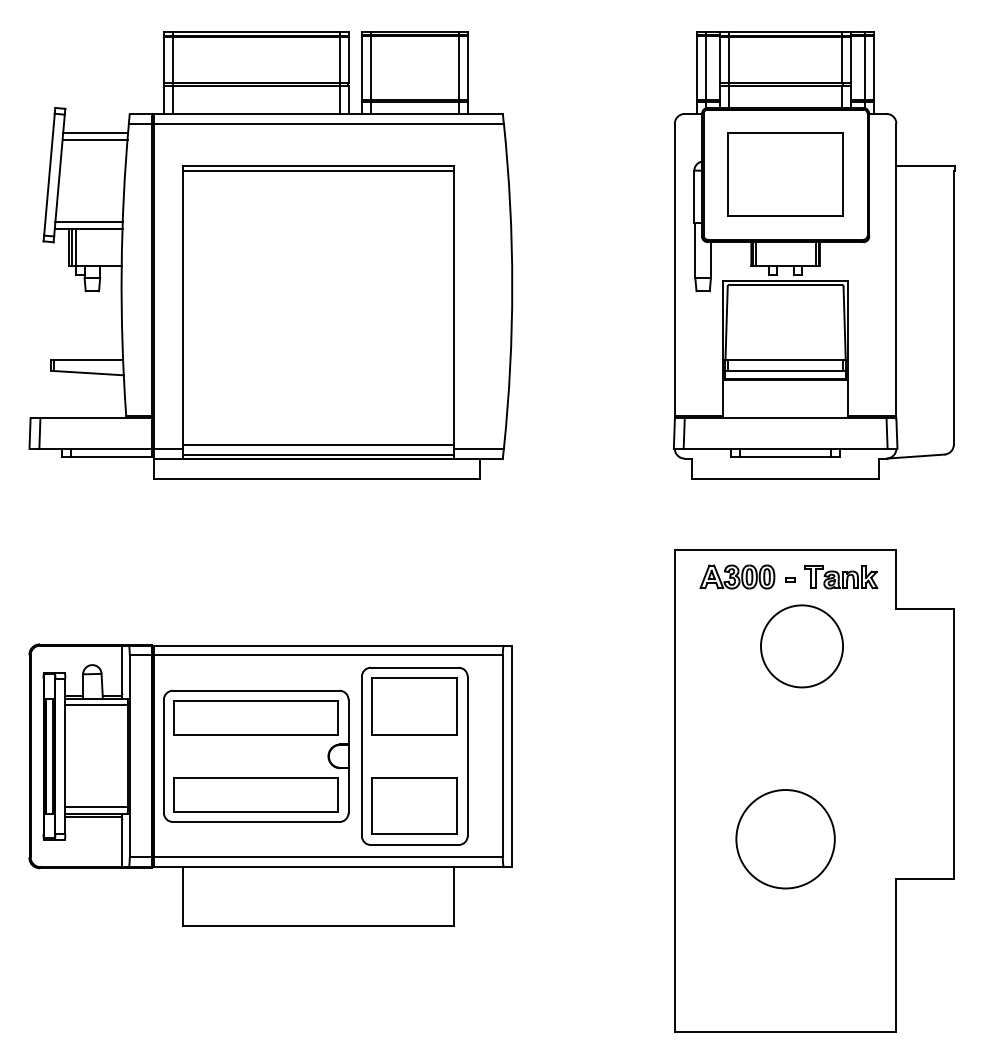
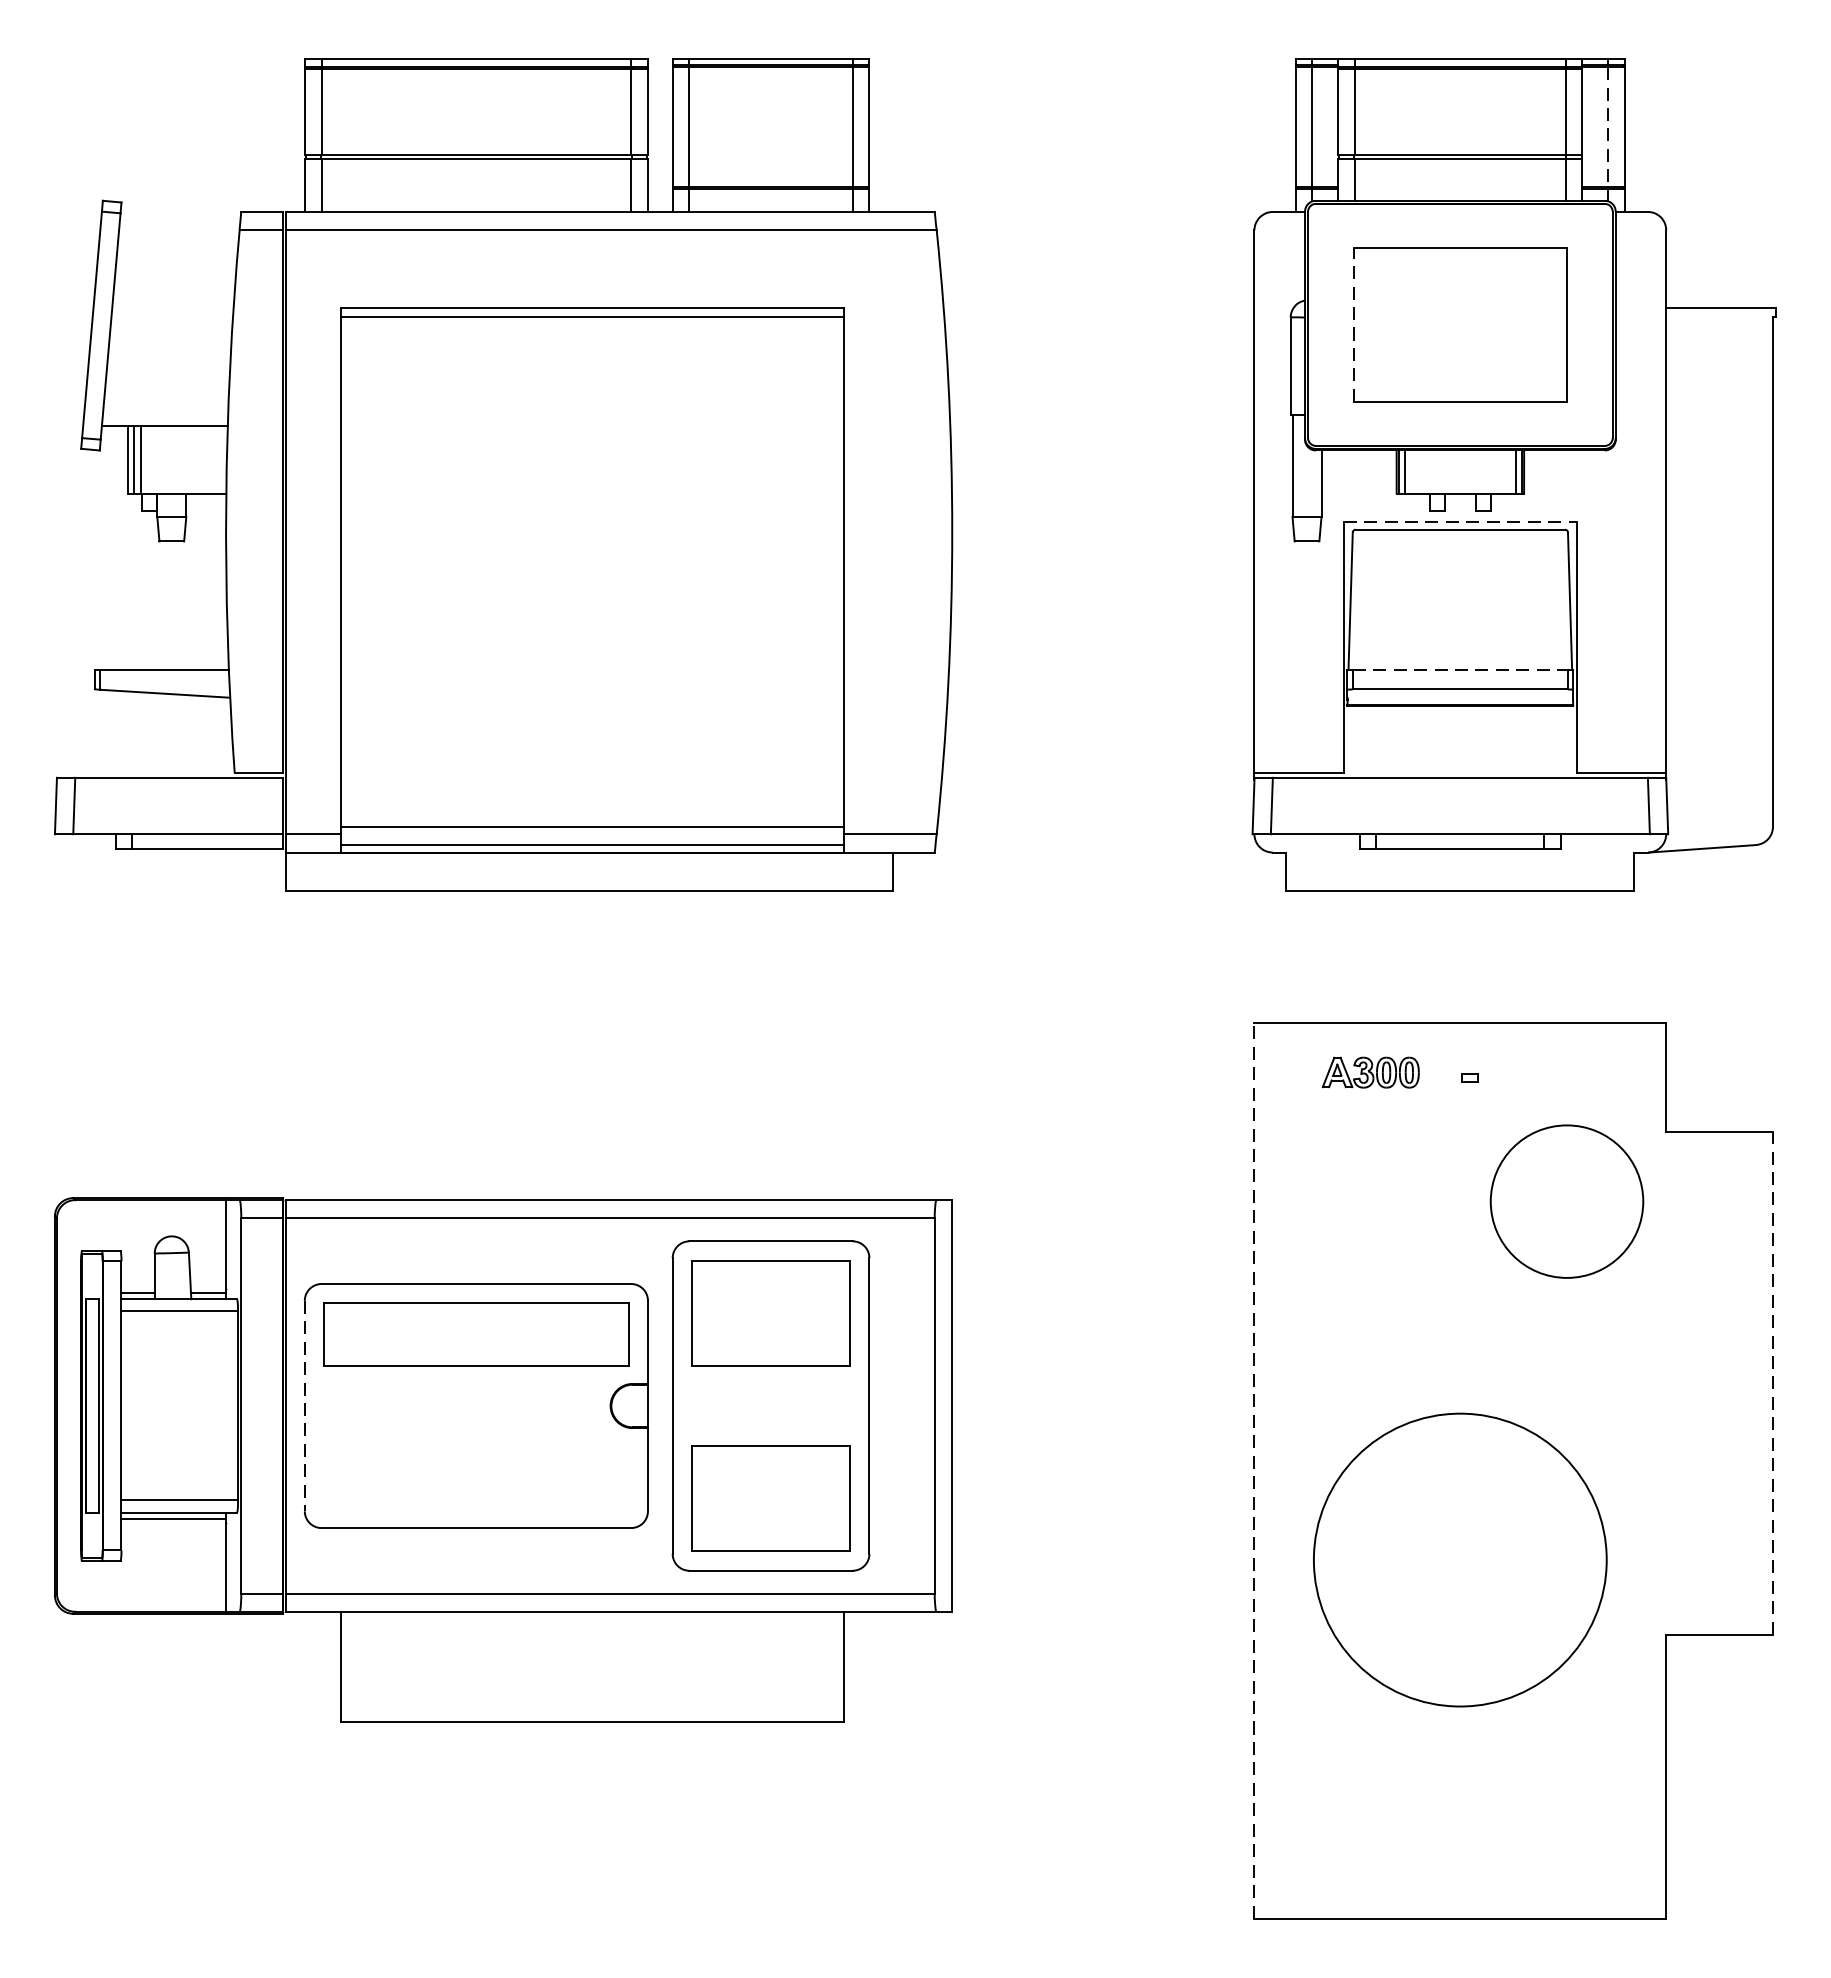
line: (865, 68) -> (1608, 127), solid -> dashed
line: (95, 133) -> (177, 248), removed
line: (94, 139) -> (175, 259), removed
line: (728, 174) -> (1354, 324), solid -> dashed
line: (88, 222) -> (164, 413), removed
line: (785, 280) -> (1460, 521), solid -> dashed
line: (785, 360) -> (1460, 670), solid -> dashed
part: (737, 576) -> (1370, 1071), size x0.7
part: (841, 577) -> (1564, 1073), removed
circle: (801, 646) -> (1566, 1201), moved
line: (953, 743) -> (1772, 1382), solid -> dashed
line: (163, 756) -> (303, 1406), solid -> dashed
line: (674, 791) -> (1253, 1471), solid -> dashed
part: (255, 794) -> (474, 1476), removed
circle: (785, 839) -> (1460, 1560), size x1.6

